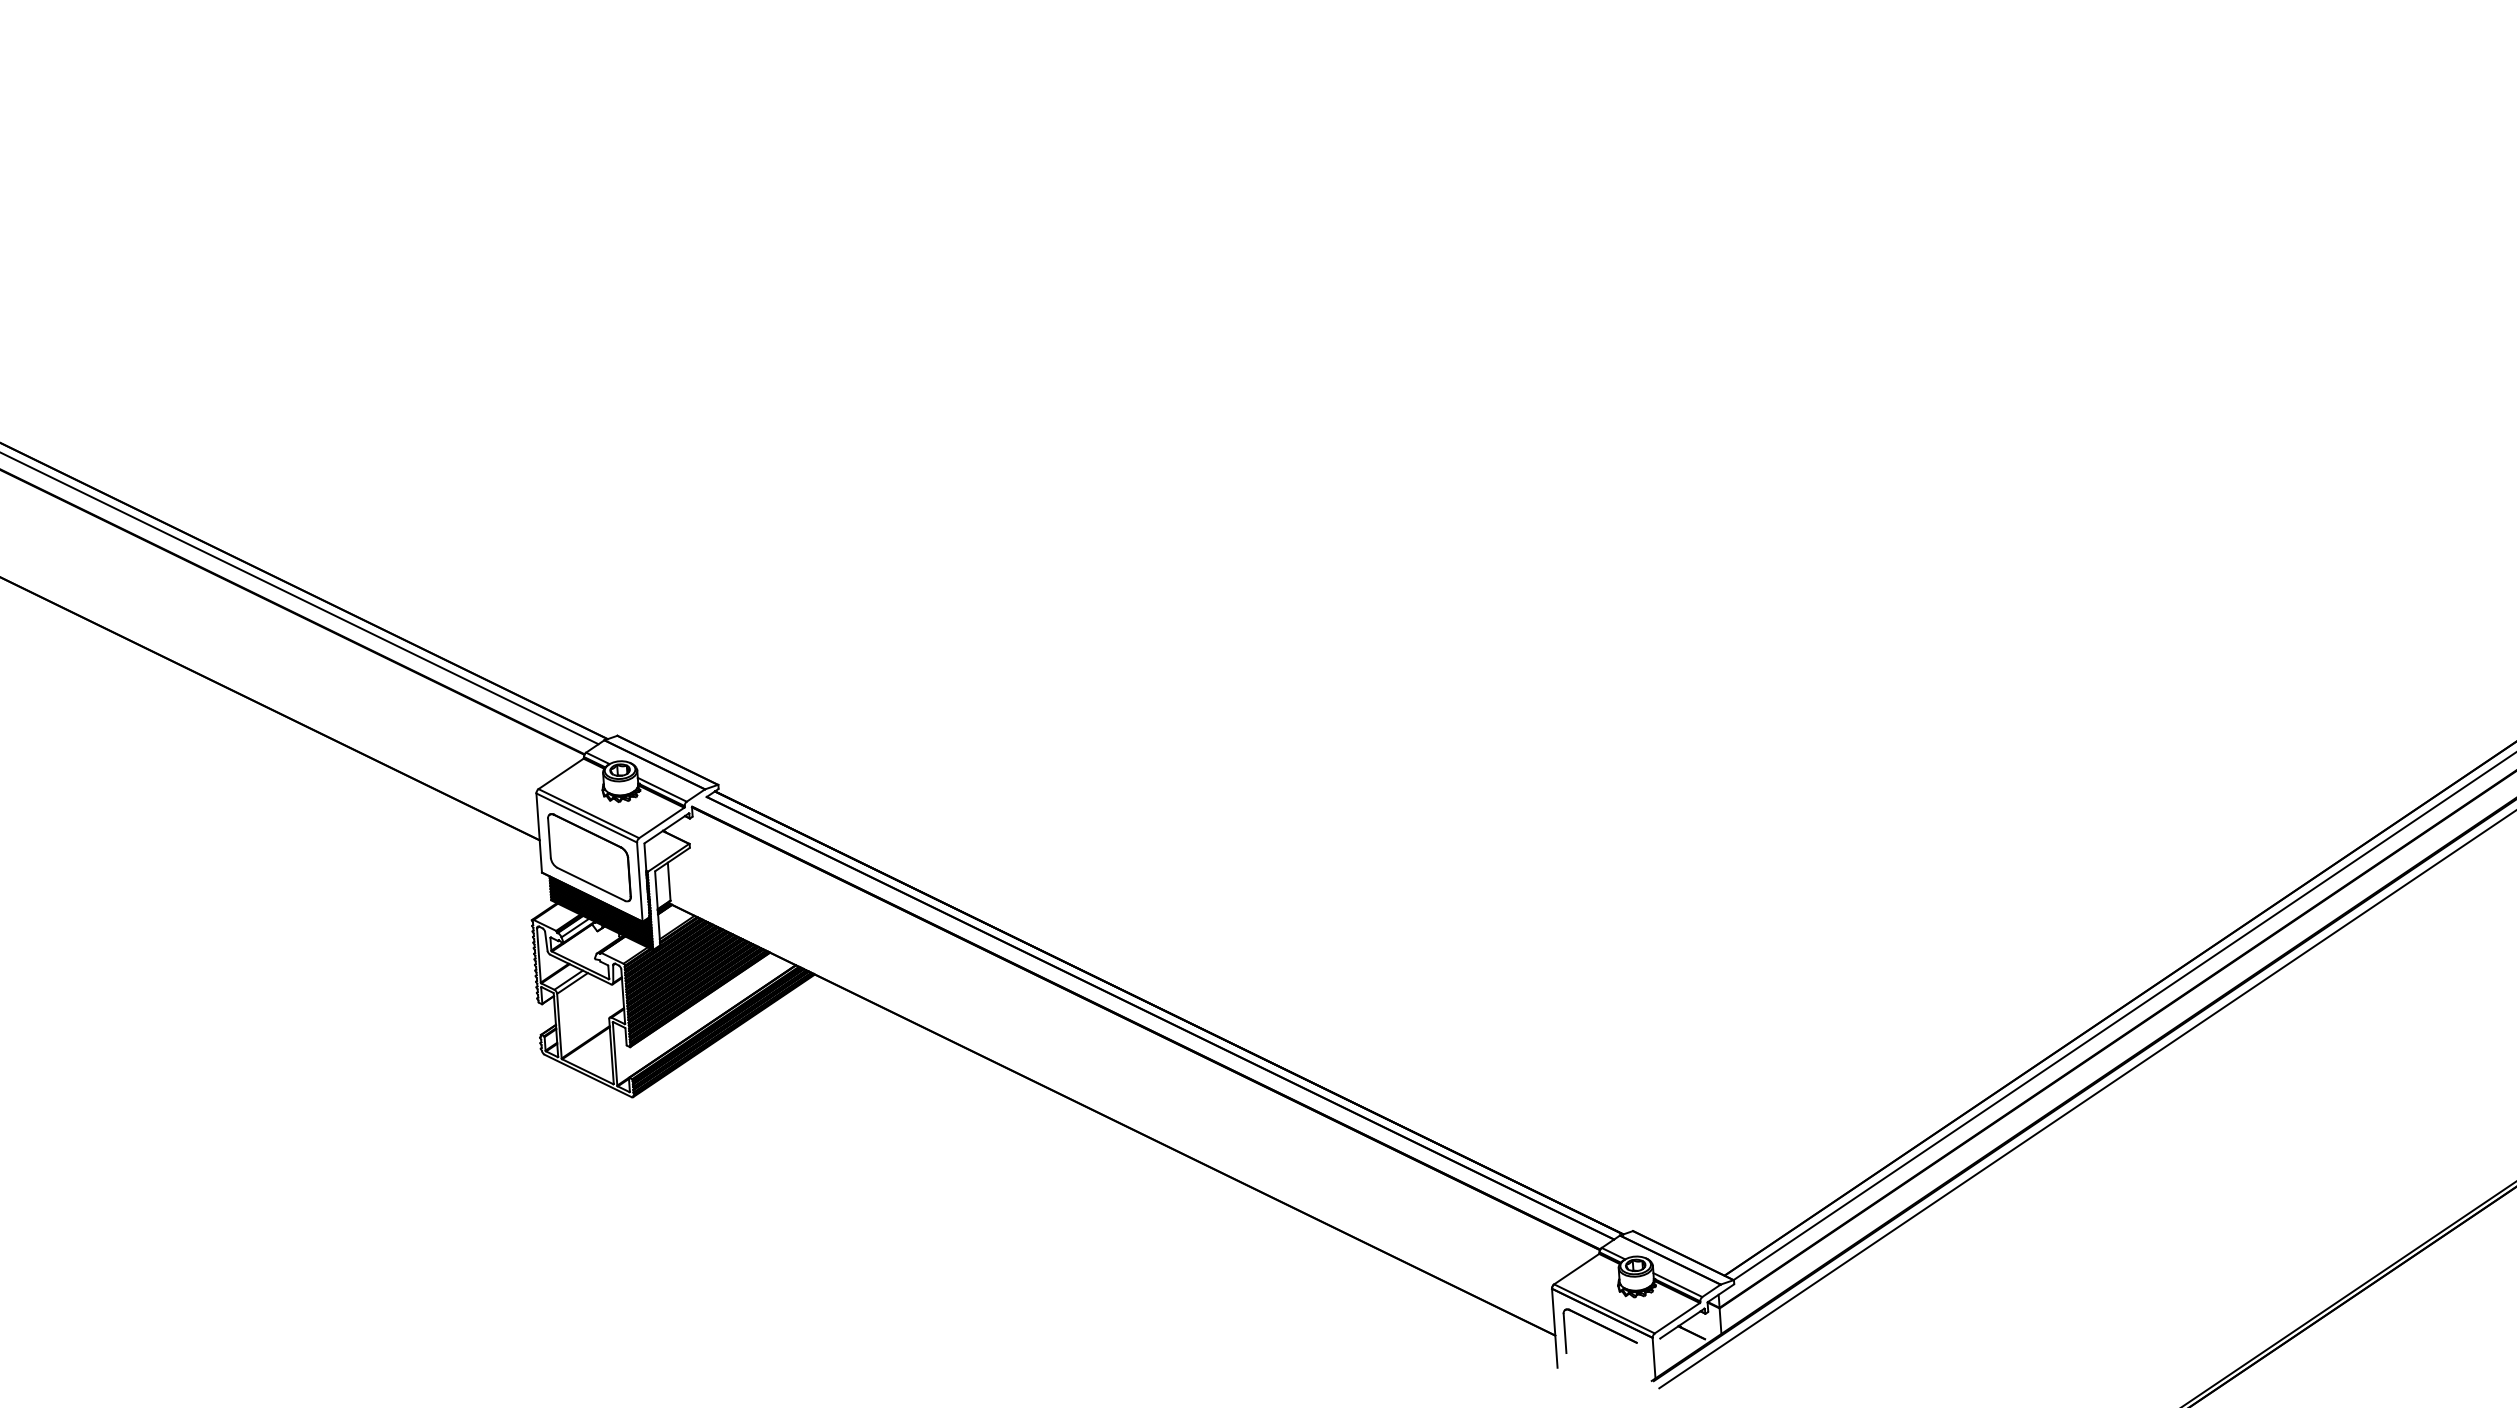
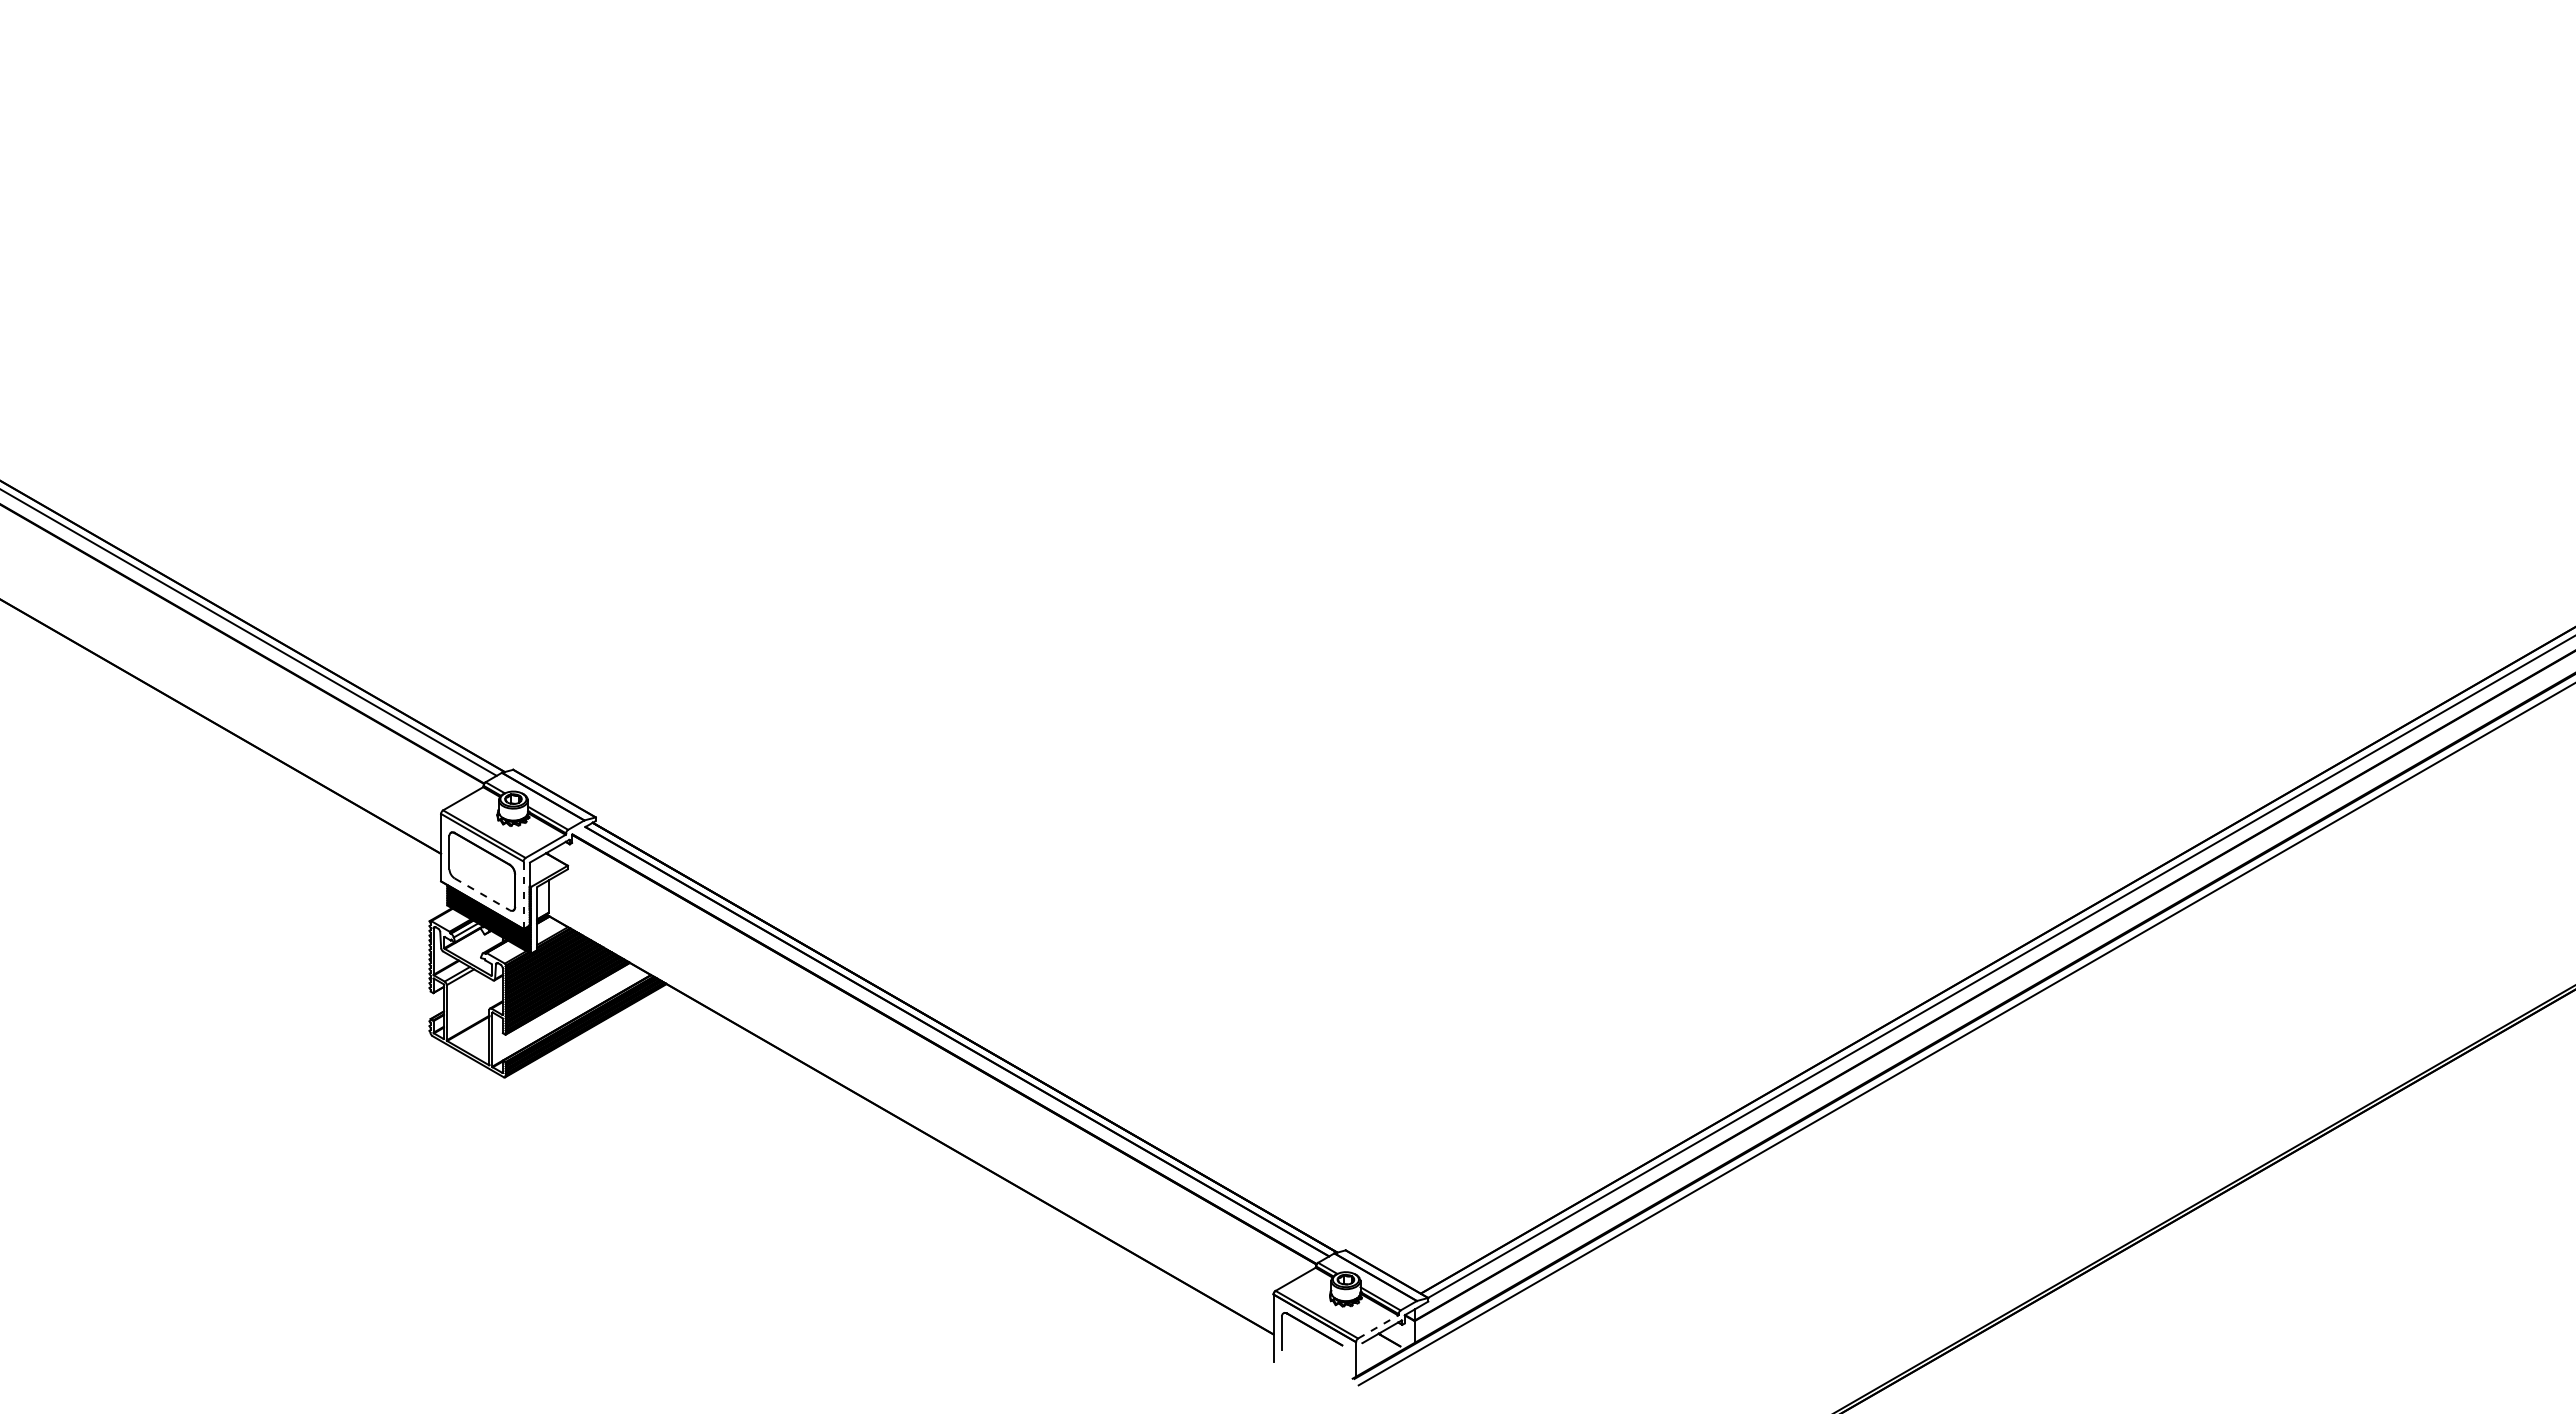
line: (639, 882) -> (523, 895), solid -> dashed
line: (591, 884) -> (482, 894), solid -> dashed
line: (1677, 1317) -> (1378, 1326), solid -> dashed

